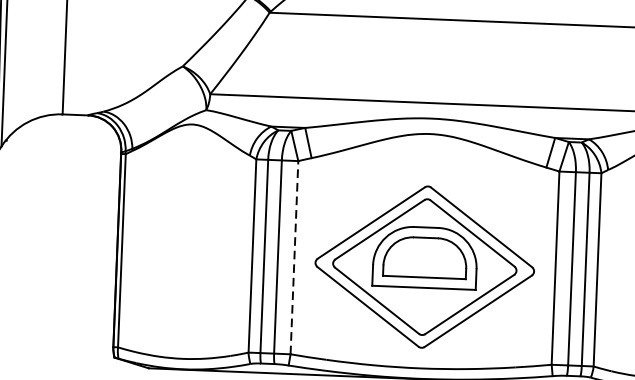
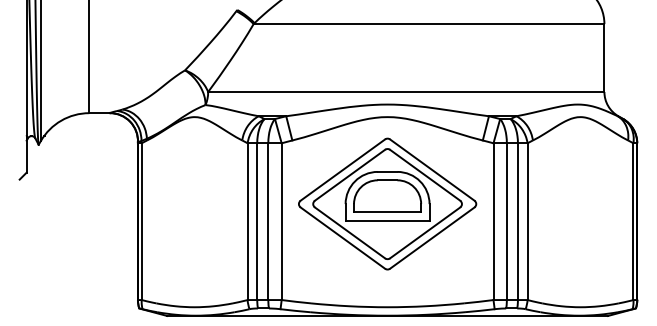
line: (294, 257) -> (281, 221), dashed -> solid
part: (424, 266) -> (387, 203), moved

